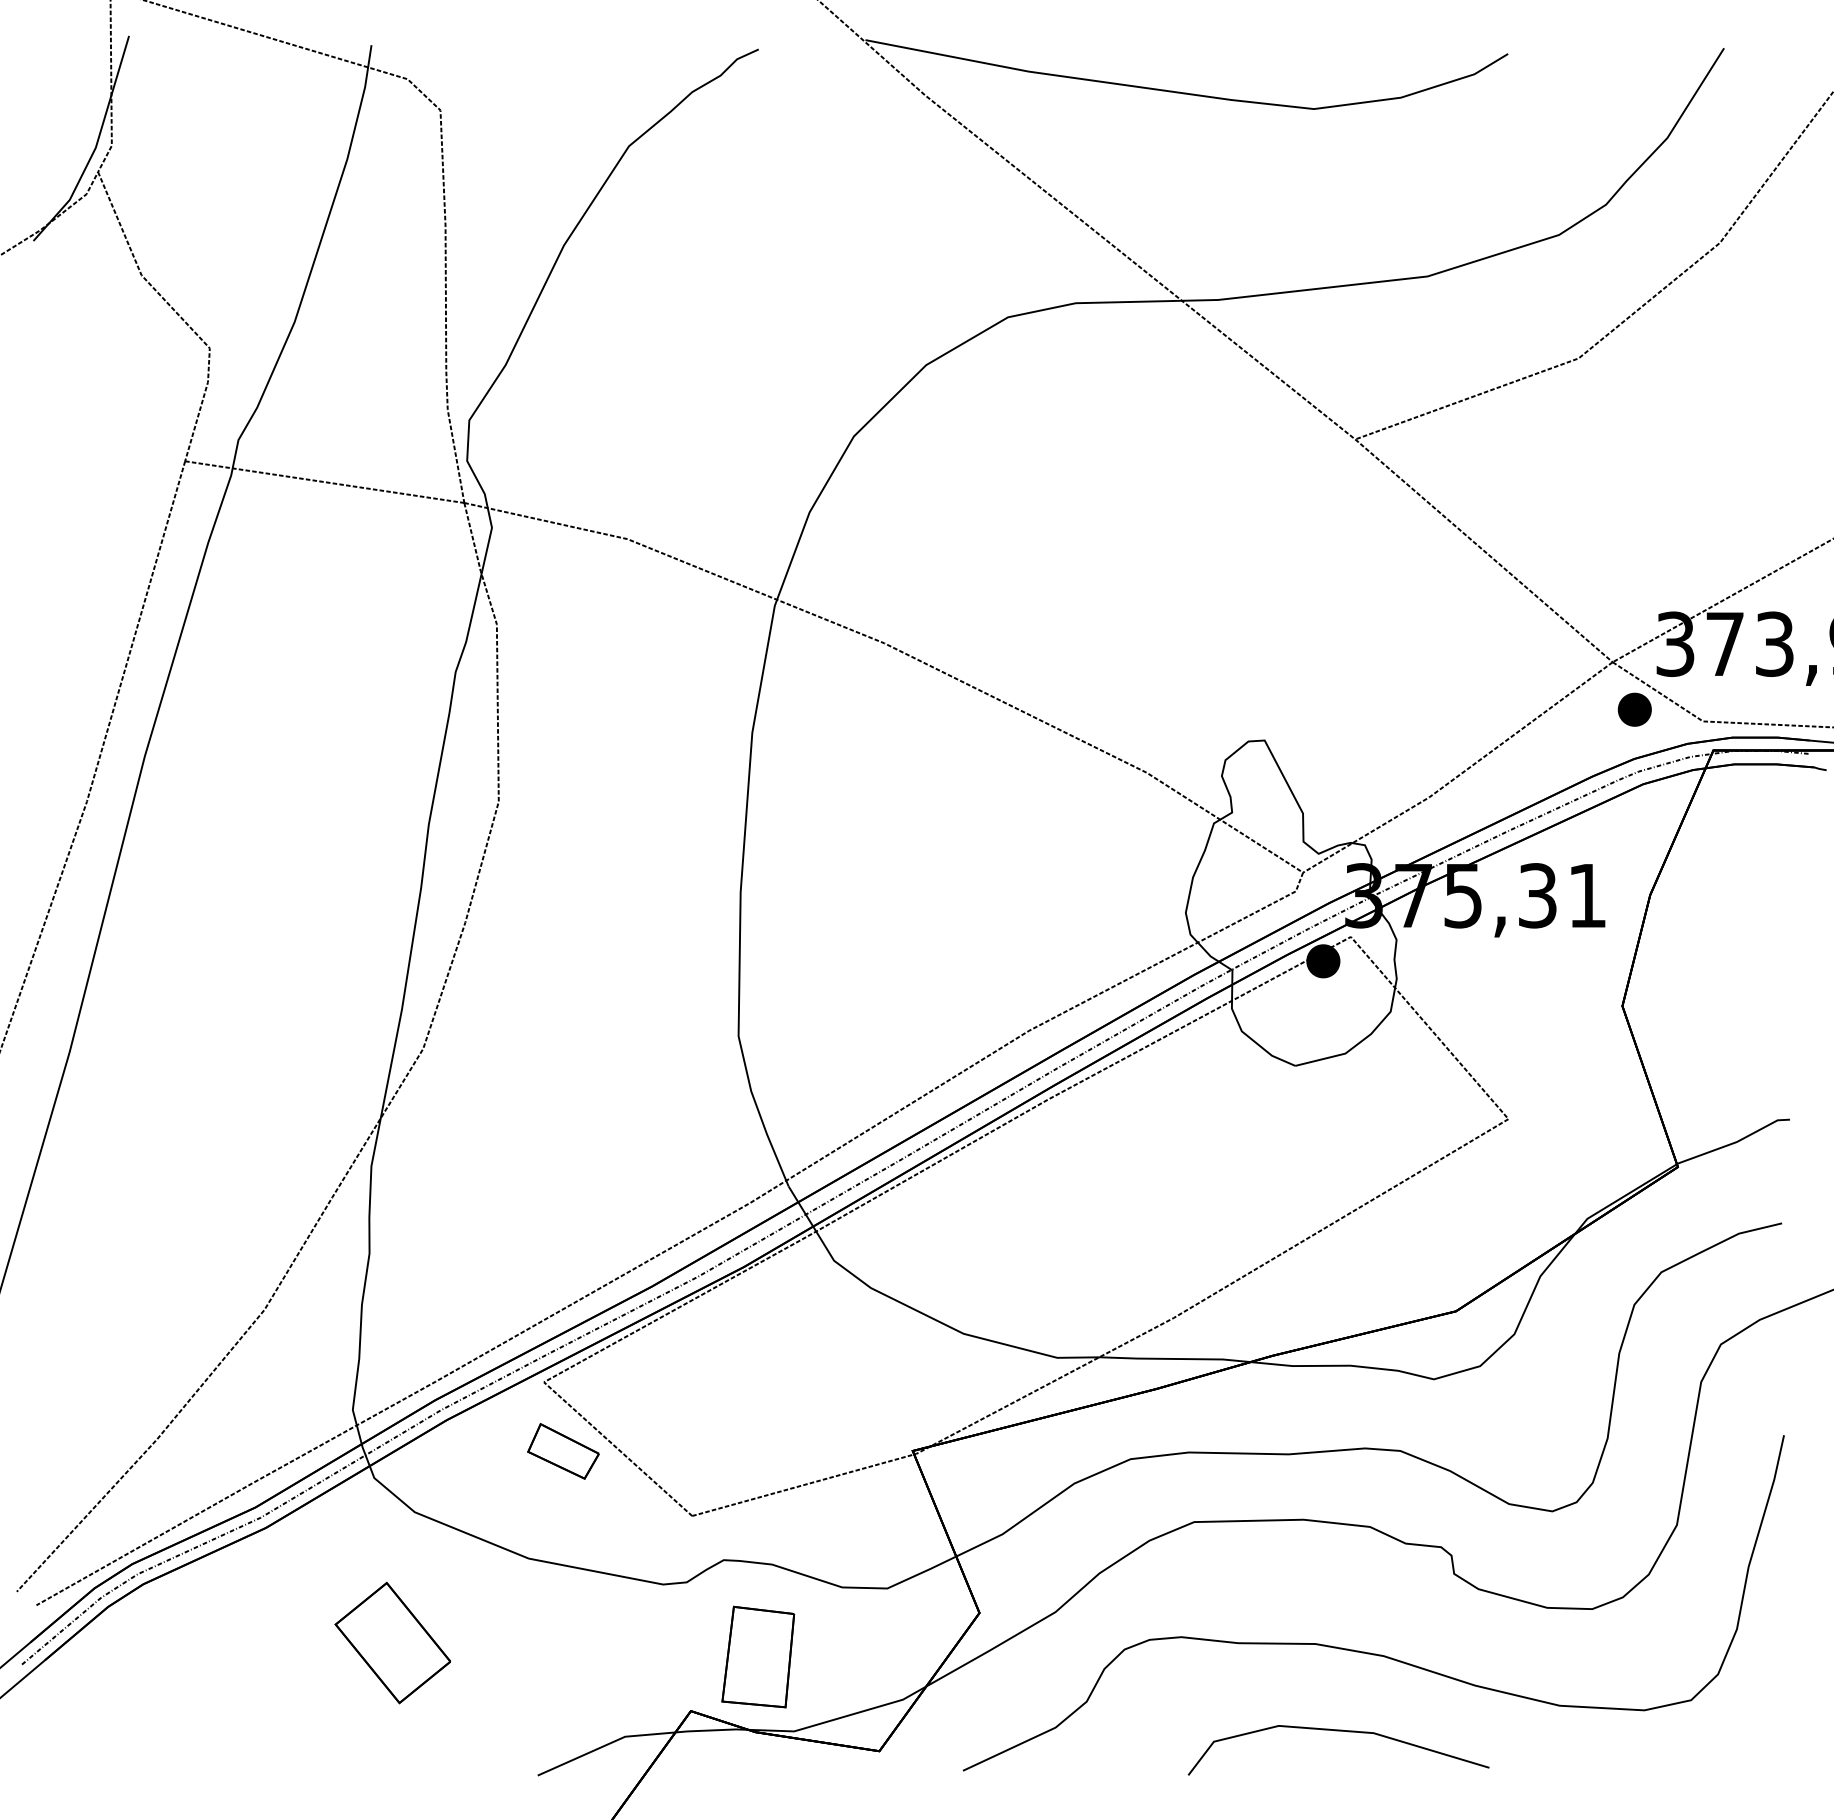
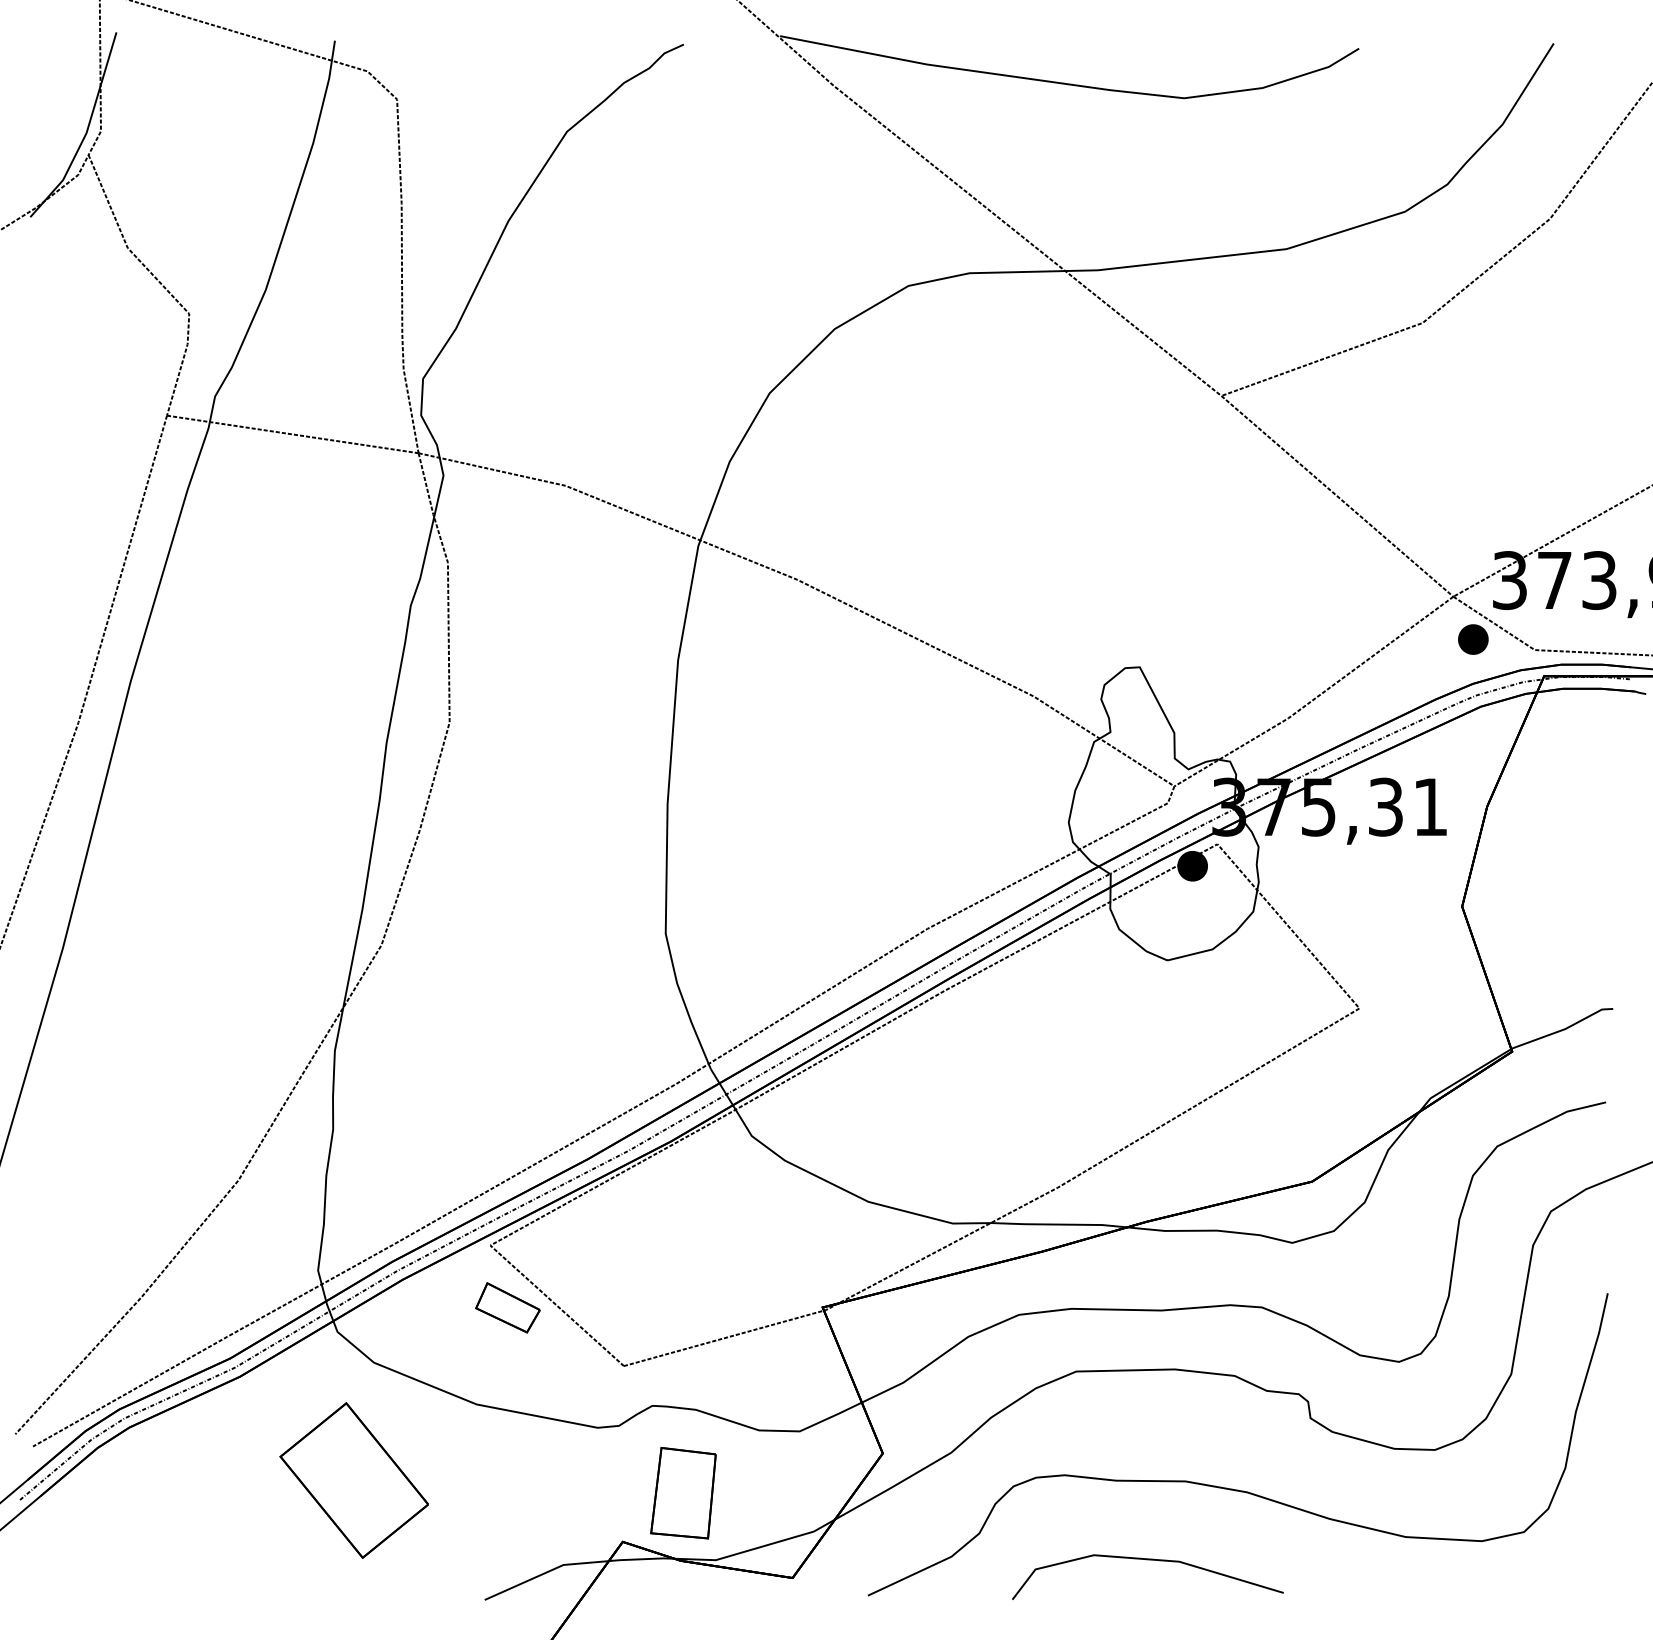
part: (392, 1642) -> (353, 1480), size x1.43
line: (1338, 1731) -> (1147, 1560), moved

